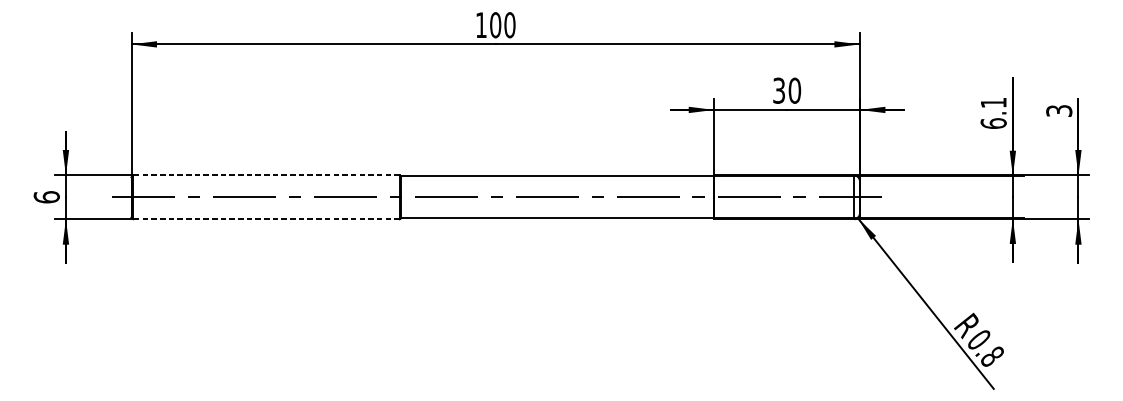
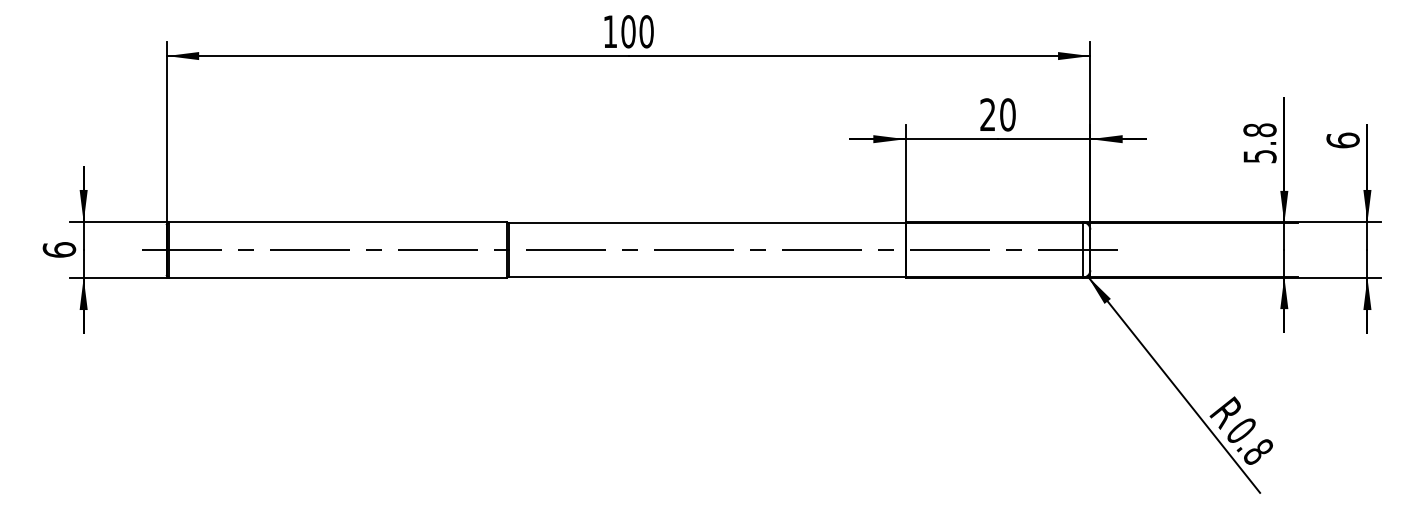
text: (778, 90) -> (987, 114), 30 -> 20
text: (1058, 110) -> (1342, 140), 3 -> 6
text: (993, 113) -> (1259, 143), 6.1 -> 5.8
line: (266, 175) -> (338, 222), dashed -> solid
line: (266, 219) -> (338, 277), dashed -> solid

